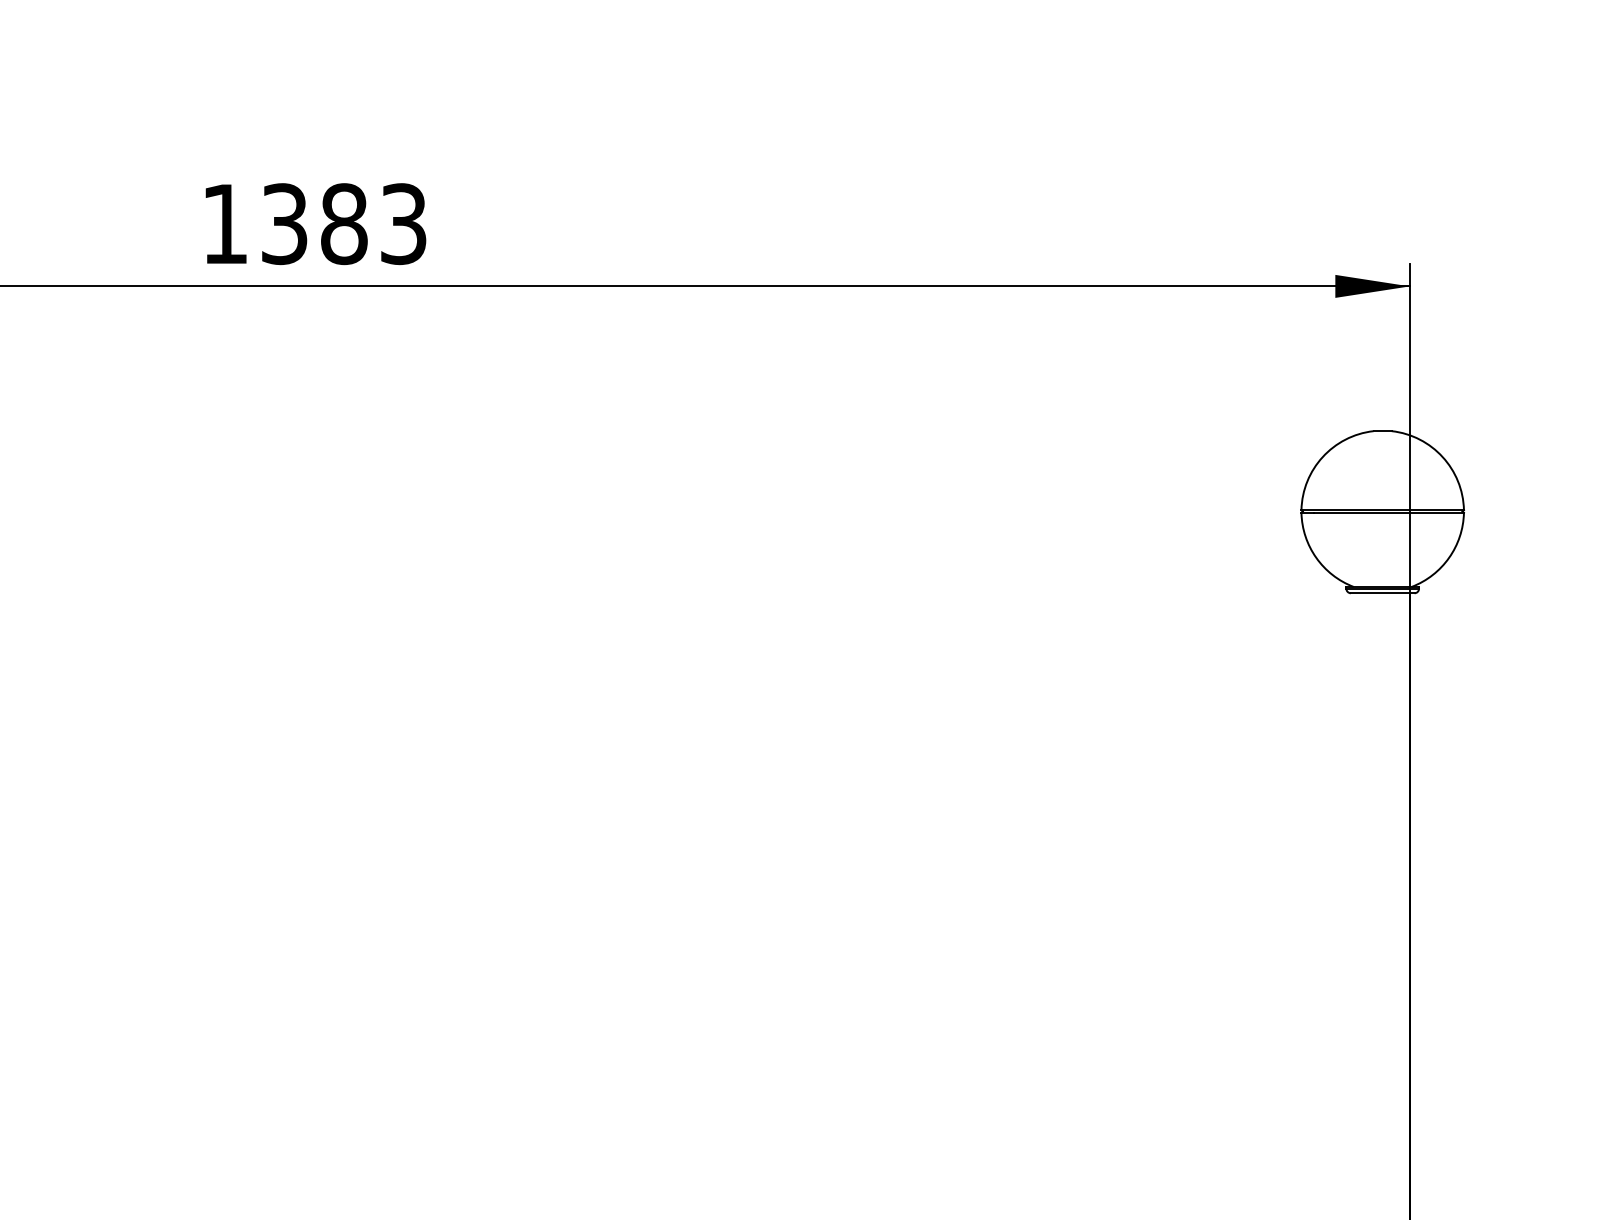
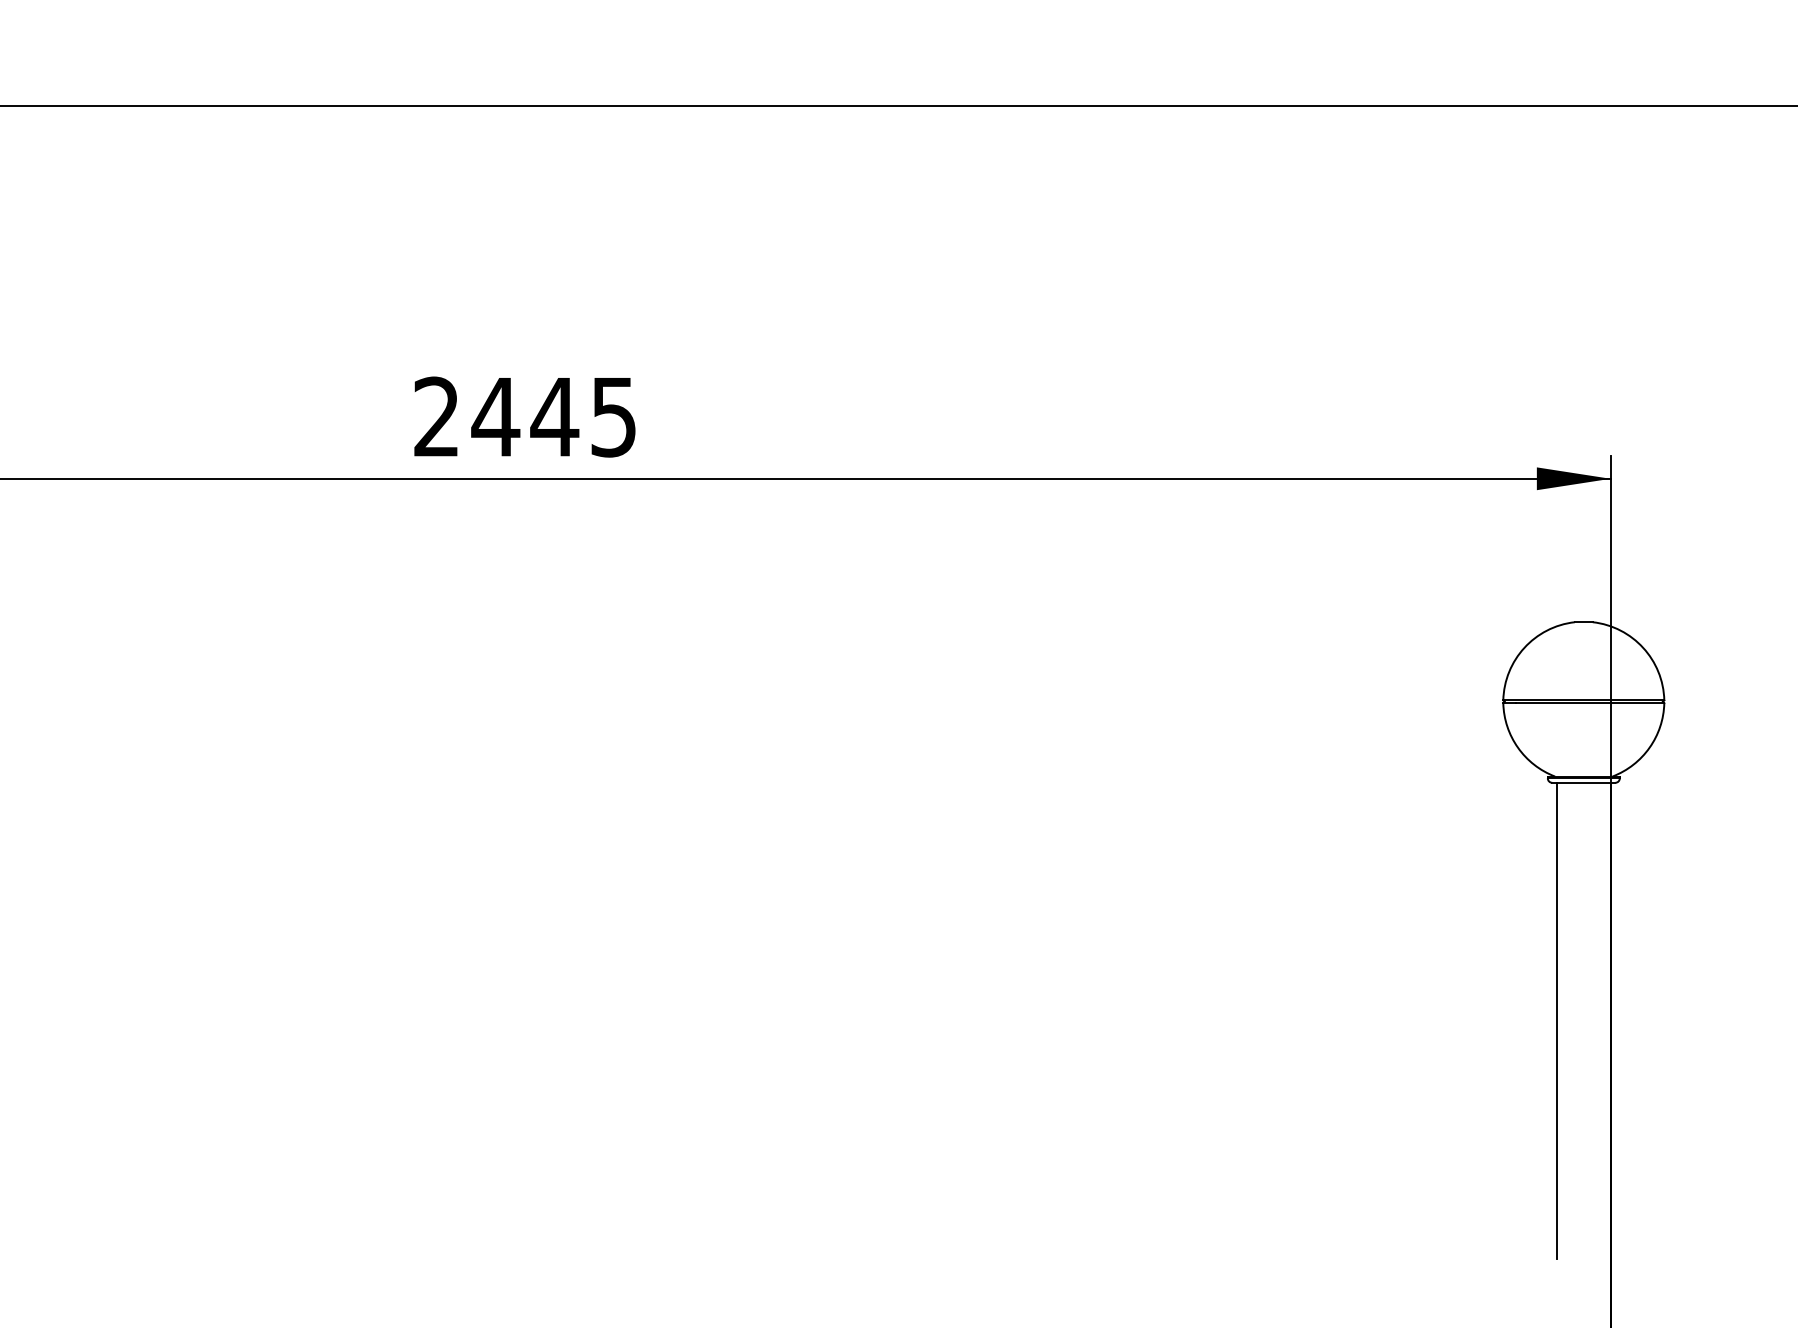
text: (314, 223) -> (525, 416), 1383 -> 2445
line: (1355, 833) -> (1556, 1020), added

